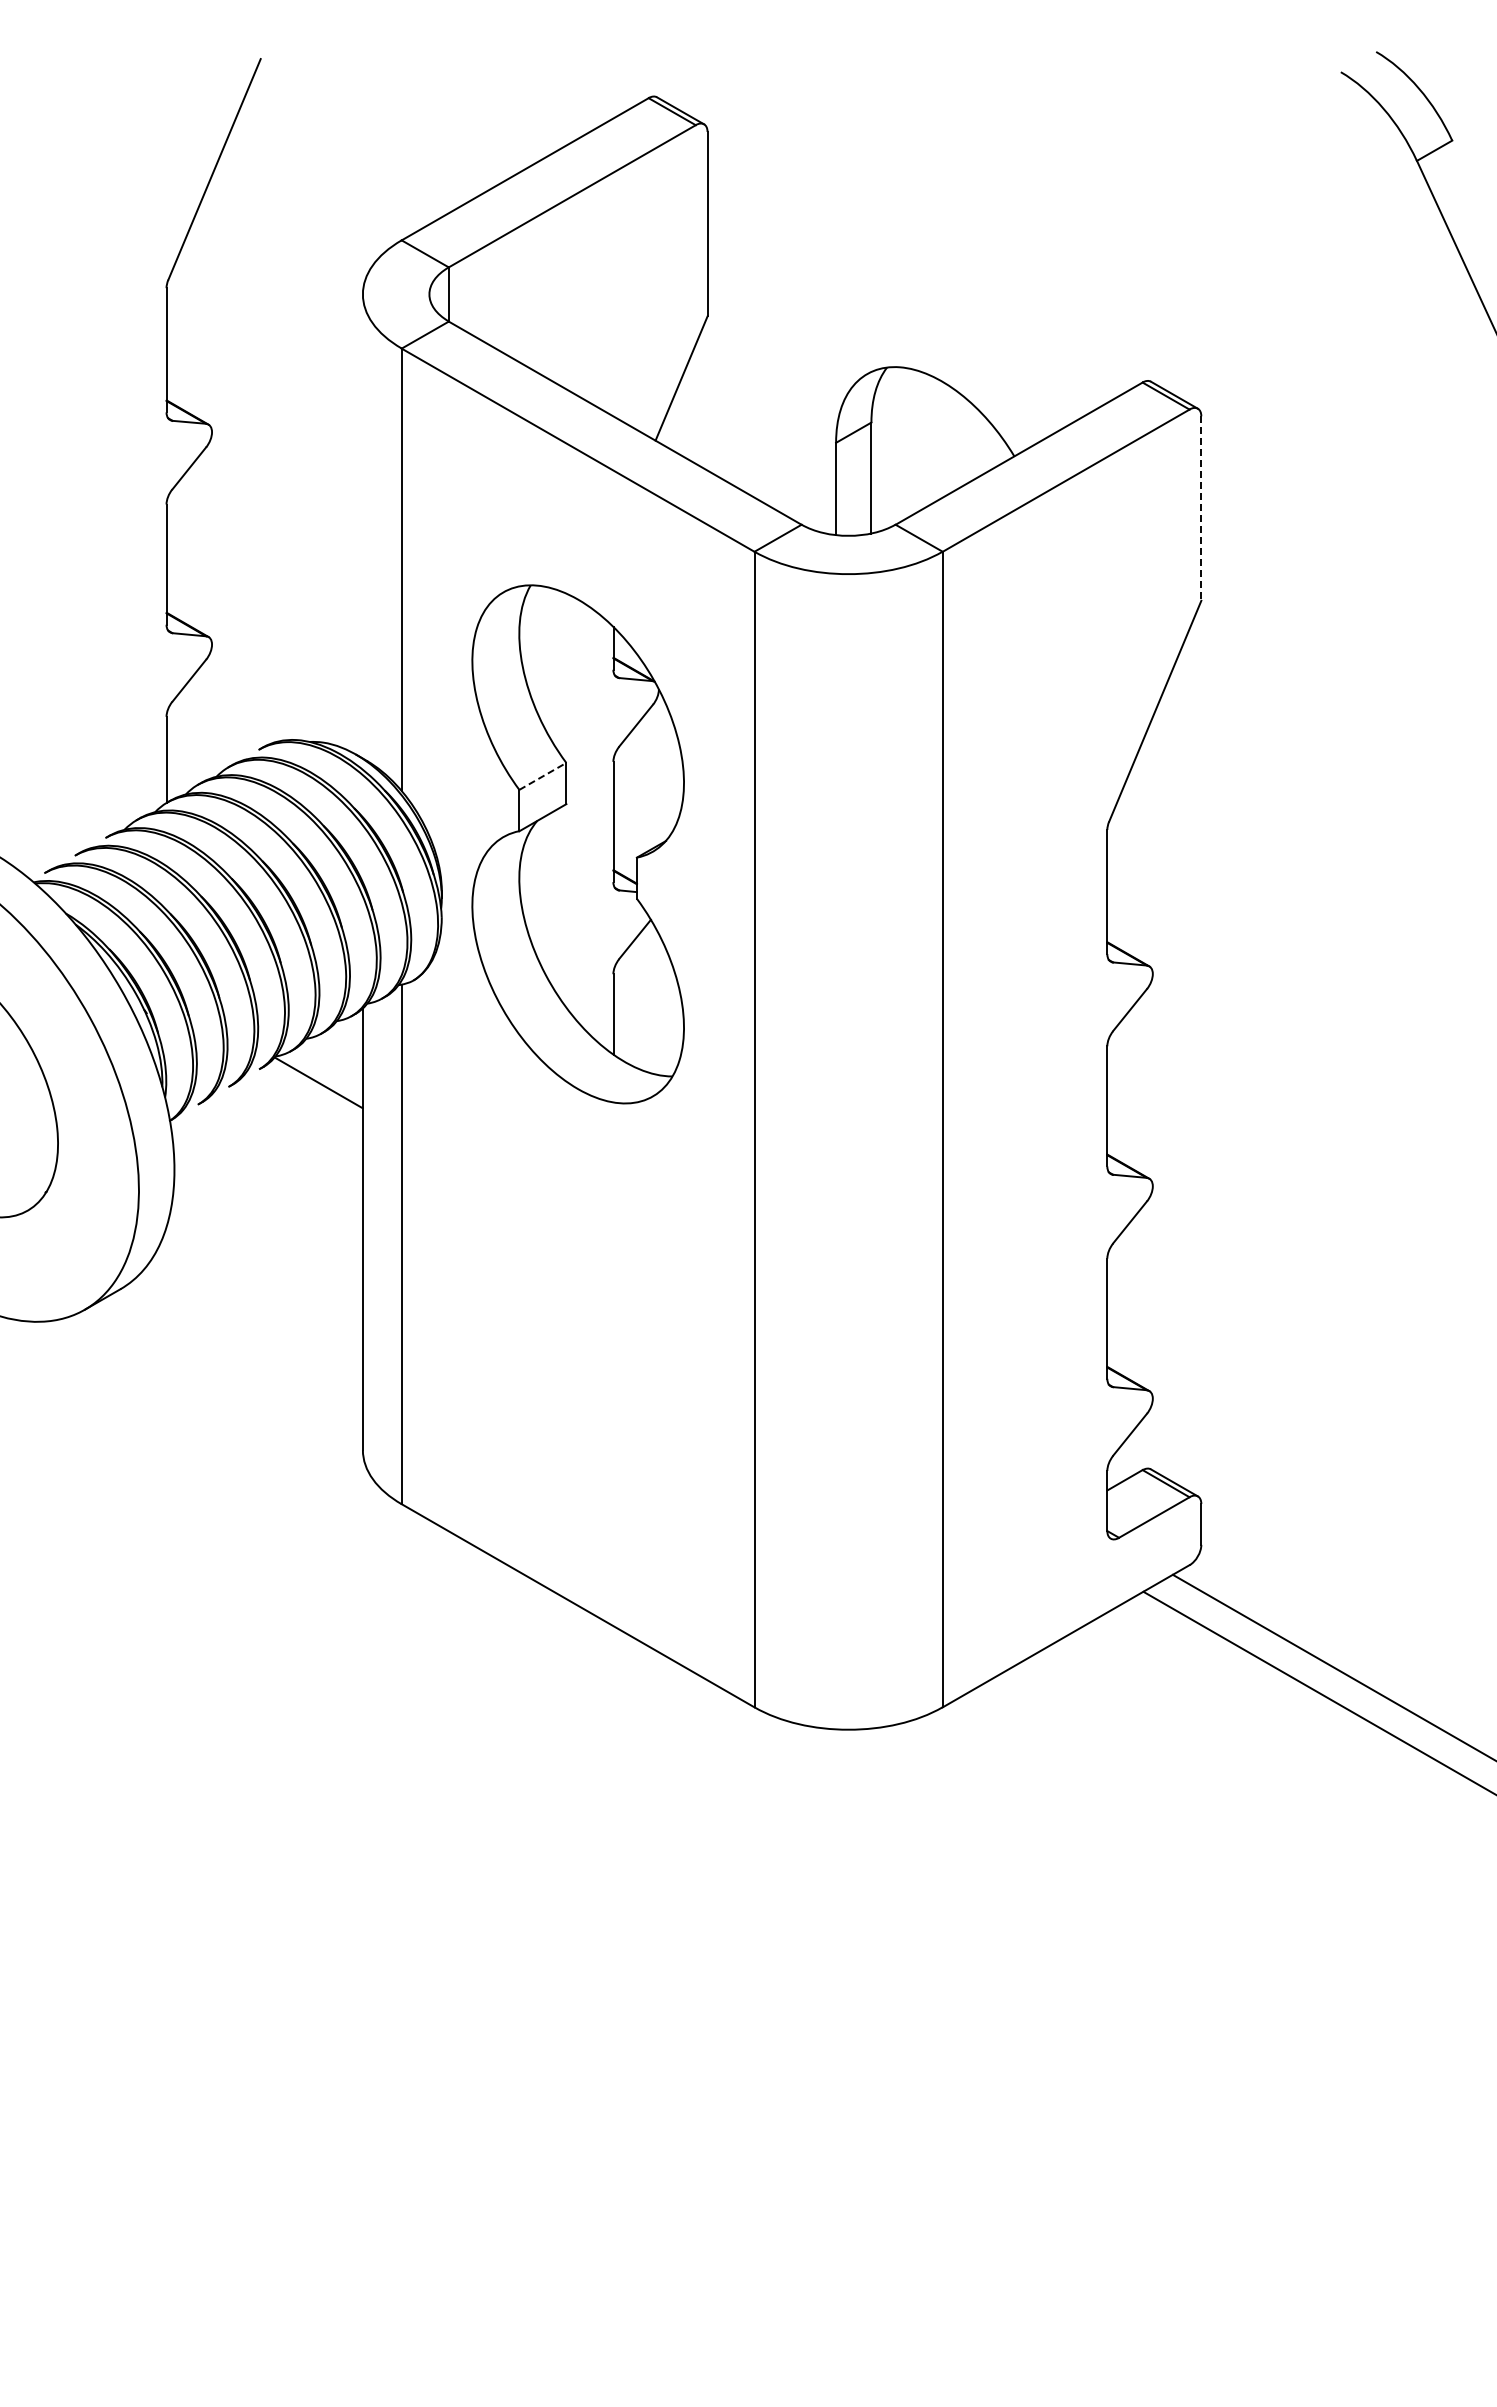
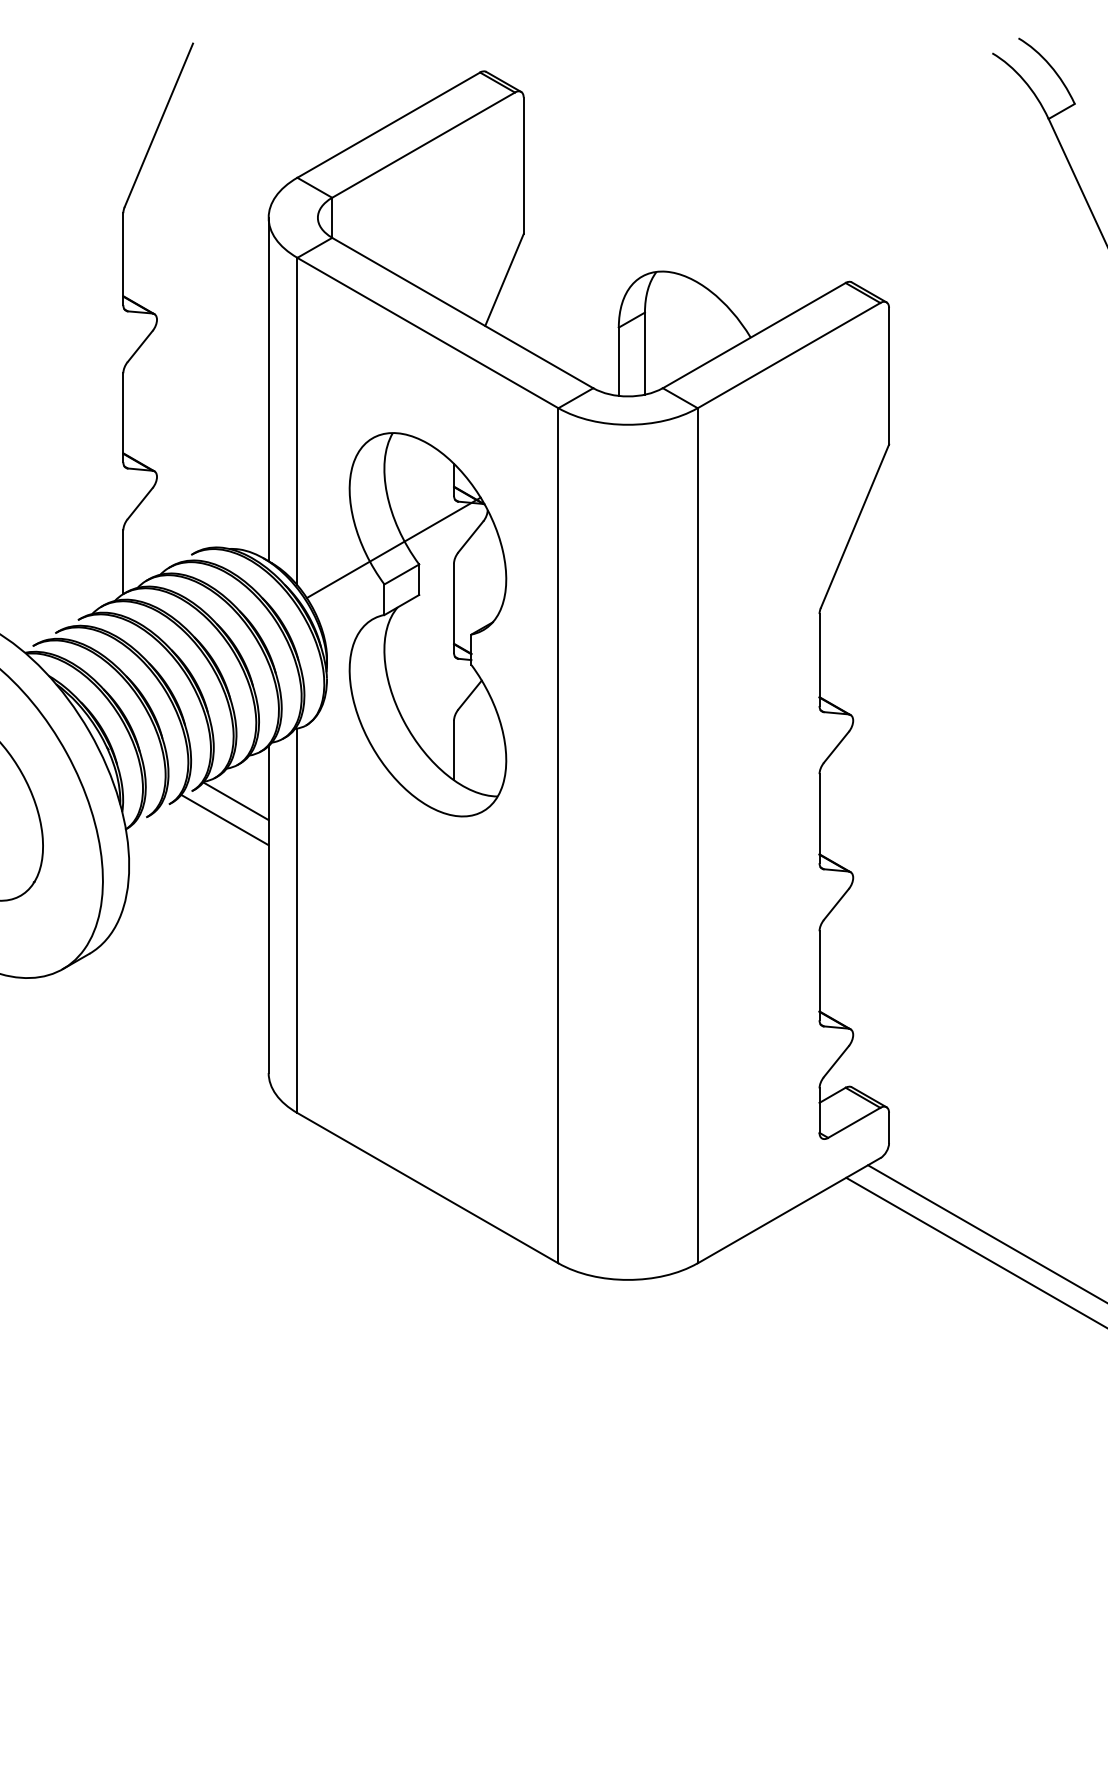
line: (1201, 509) -> (889, 376), dashed -> solid
line: (362, 526) -> (268, 389), added
line: (531, 740) -> (393, 547), added
line: (543, 776) -> (402, 574), dashed -> solid
line: (303, 1108) -> (224, 820), added

